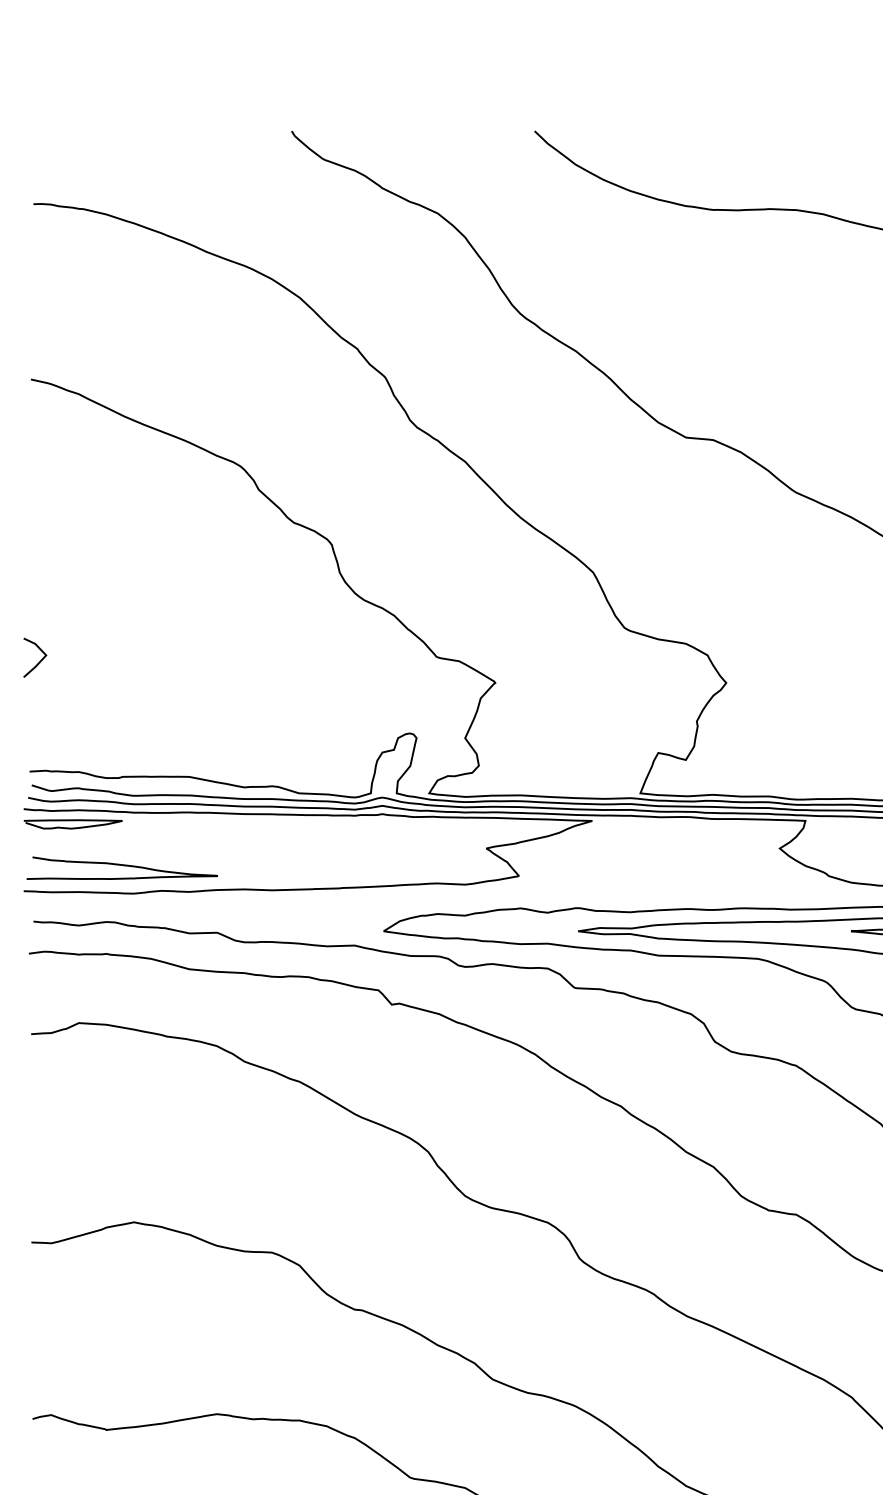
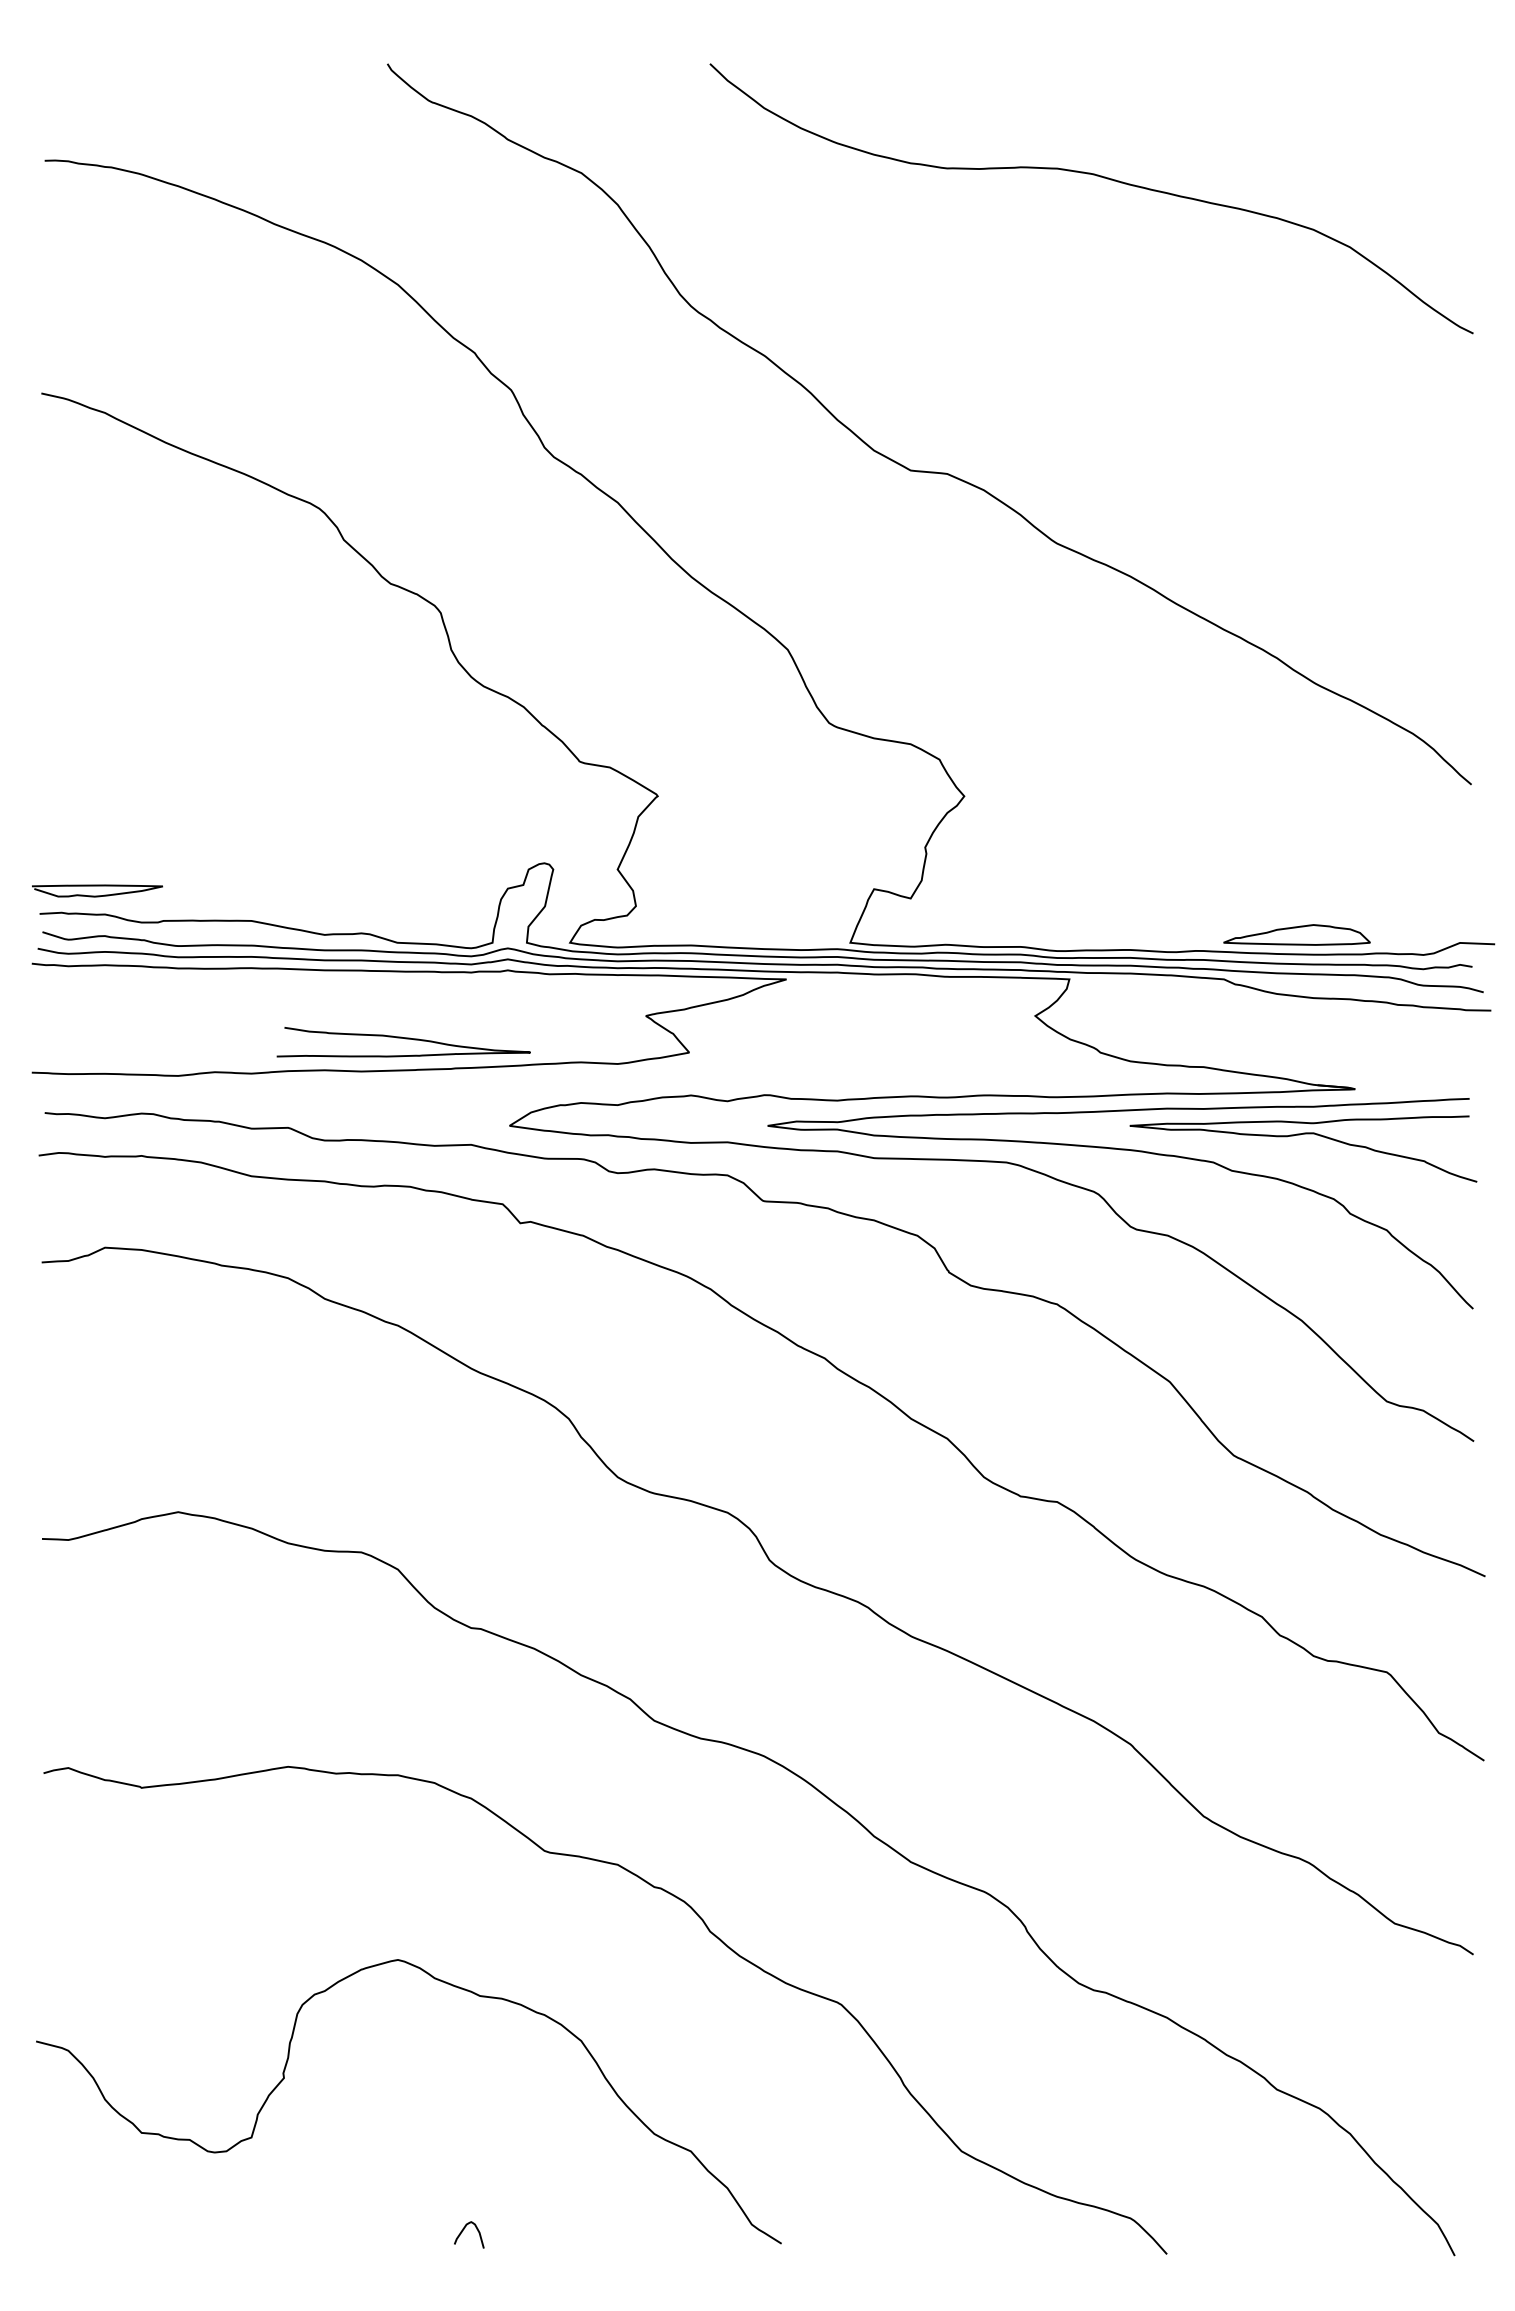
line: (39, 662) -> (52, 768), removed
curve: (73, 821) -> (97, 886), moved
curve: (123, 866) -> (405, 1039), moved

